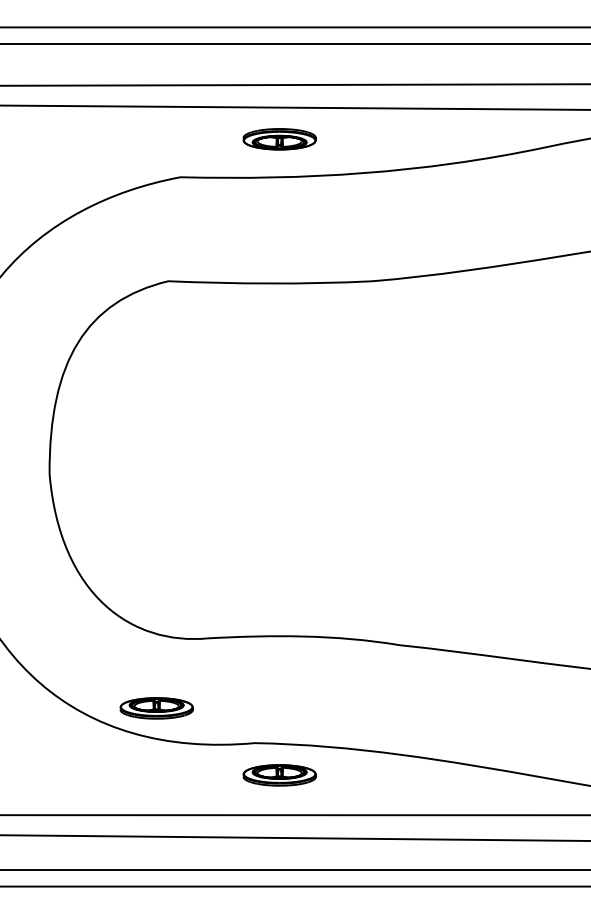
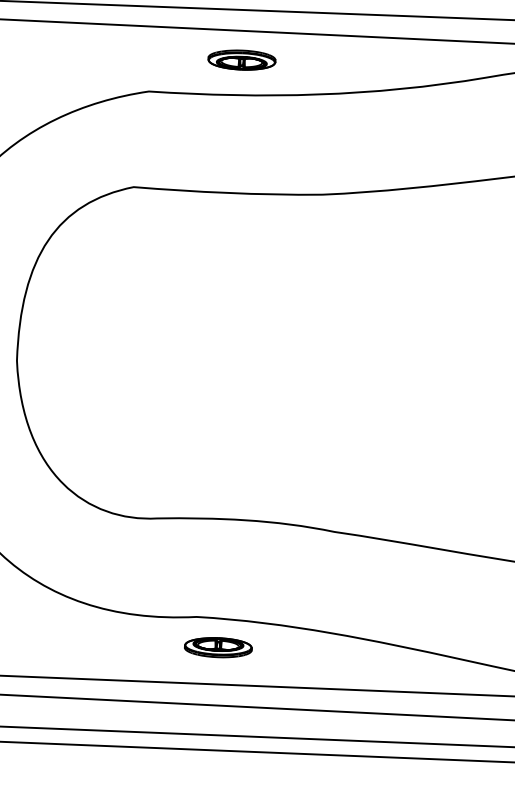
part: (156, 708) -> (107, 581), removed

